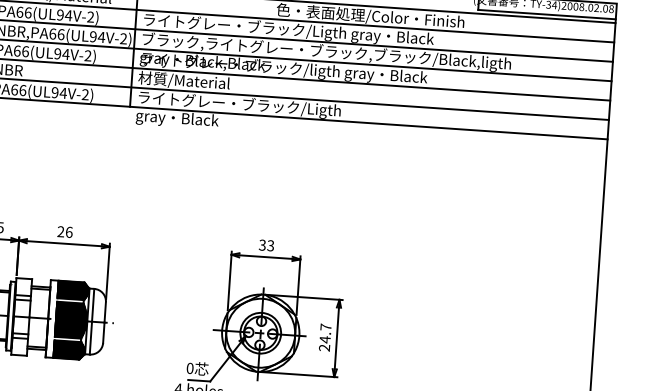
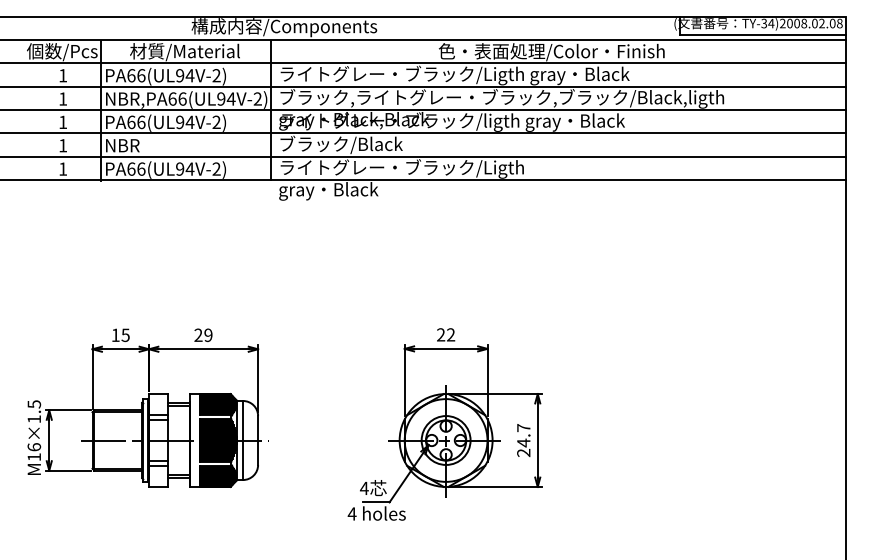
text: (189, 81) -> (340, 144), 材質/Material -> ブラック/Black
text: (69, 232) -> (208, 335), 26 -> 29
text: (267, 246) -> (446, 335), 33 -> 22
text: (190, 368) -> (364, 488), 0 -> 4

